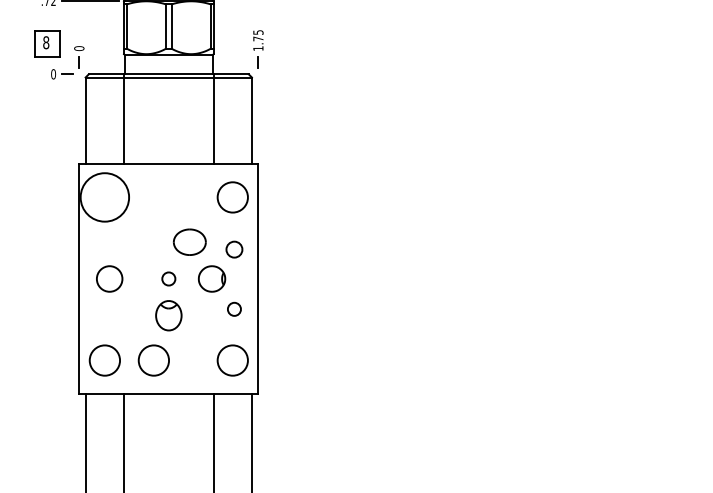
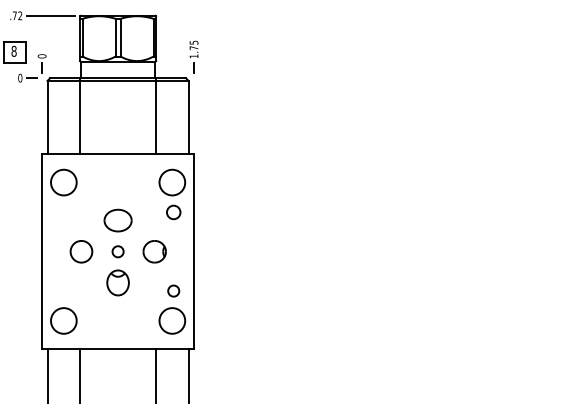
circle: (104, 197) -> (63, 182), size x0.62
part: (189, 241) -> (117, 219), moved
circle: (234, 249) -> (173, 212), moved
circle: (109, 278) -> (81, 251), moved
circle: (234, 308) -> (173, 290), moved
circle: (153, 360) -> (105, 320), removed

